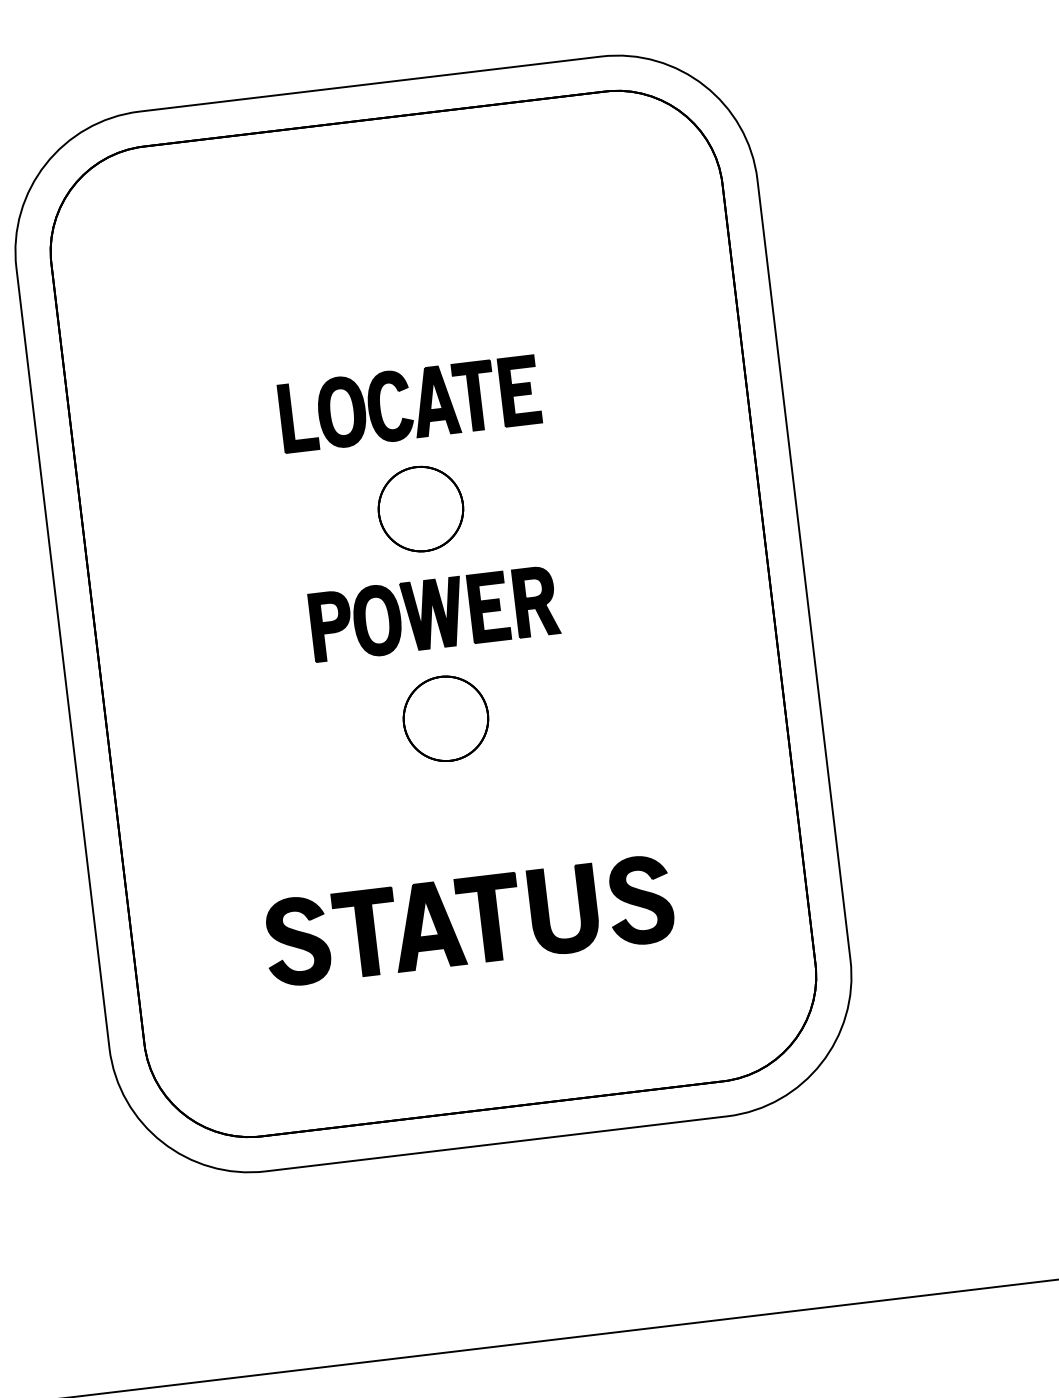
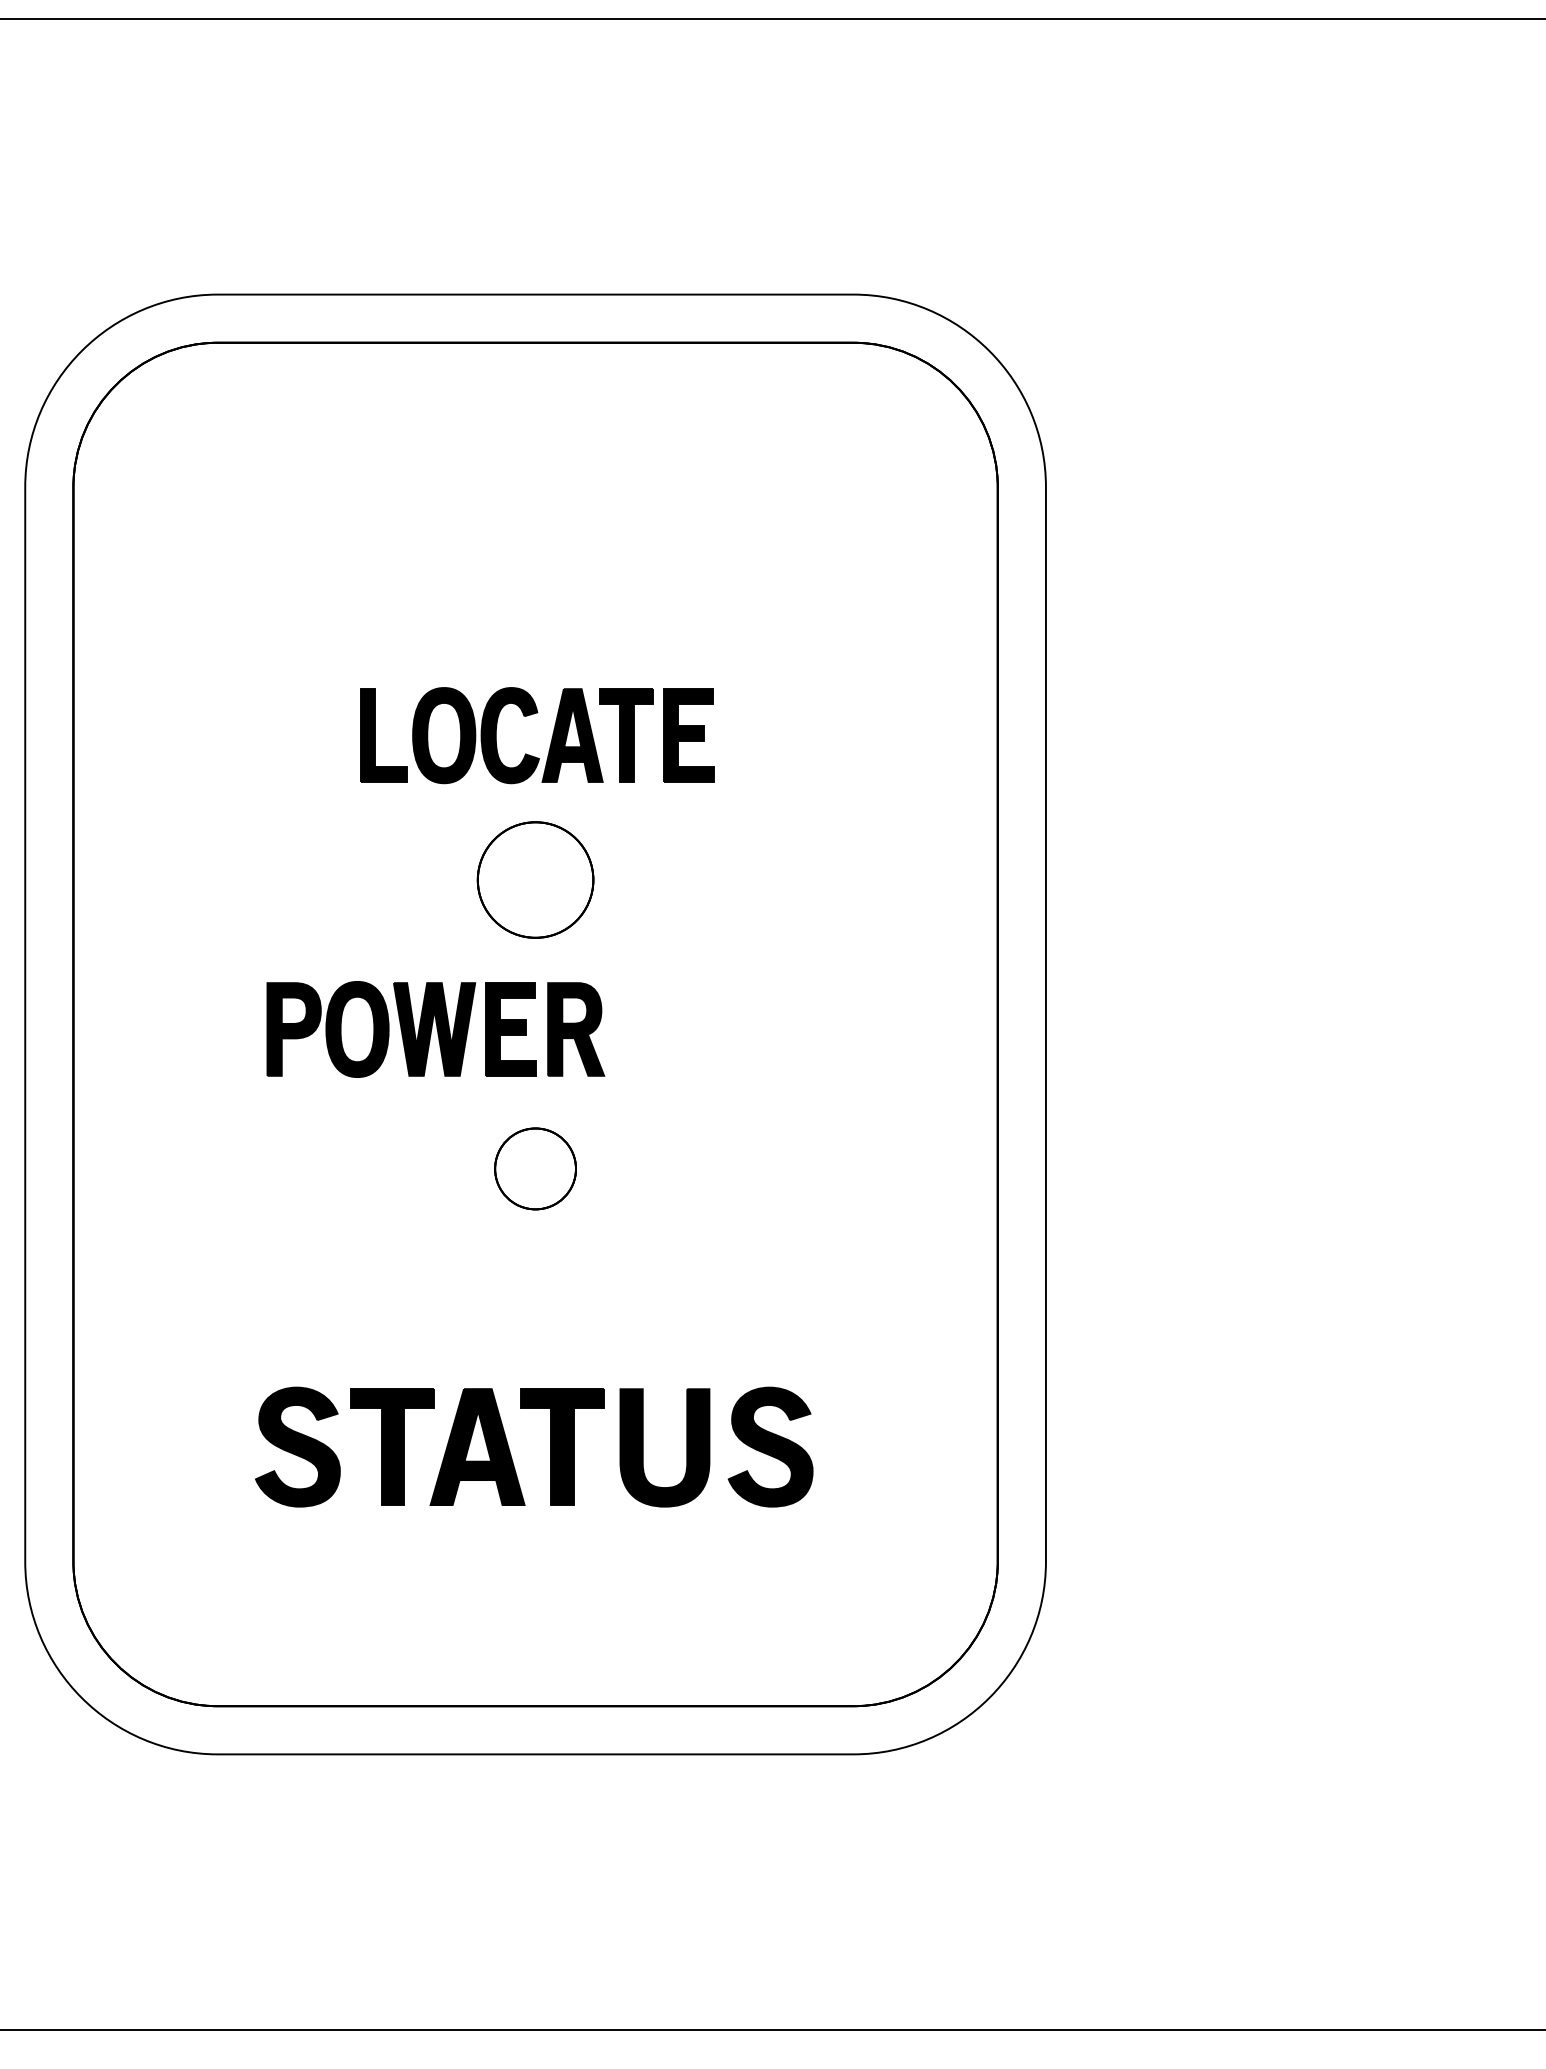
part: (434, 613) -> (435, 1029), moved
part: (445, 718) -> (535, 1168), size x0.7

